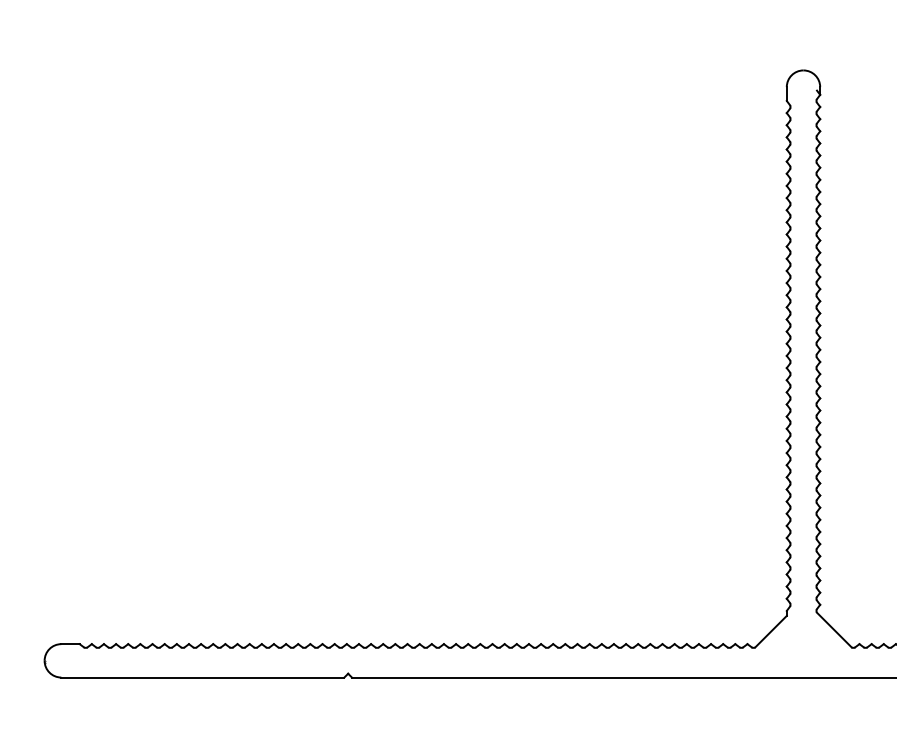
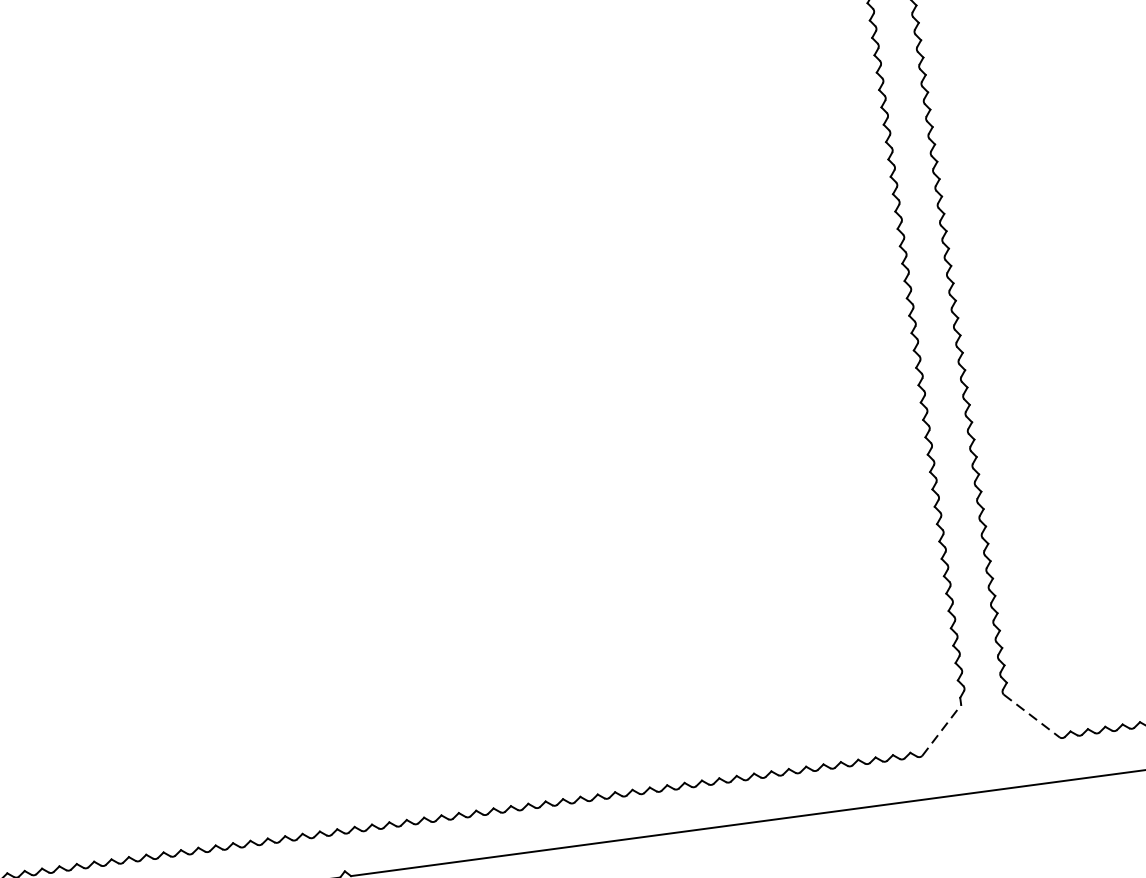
line: (834, 630) -> (1032, 716), solid -> dashed
line: (771, 631) -> (942, 730), solid -> dashed

